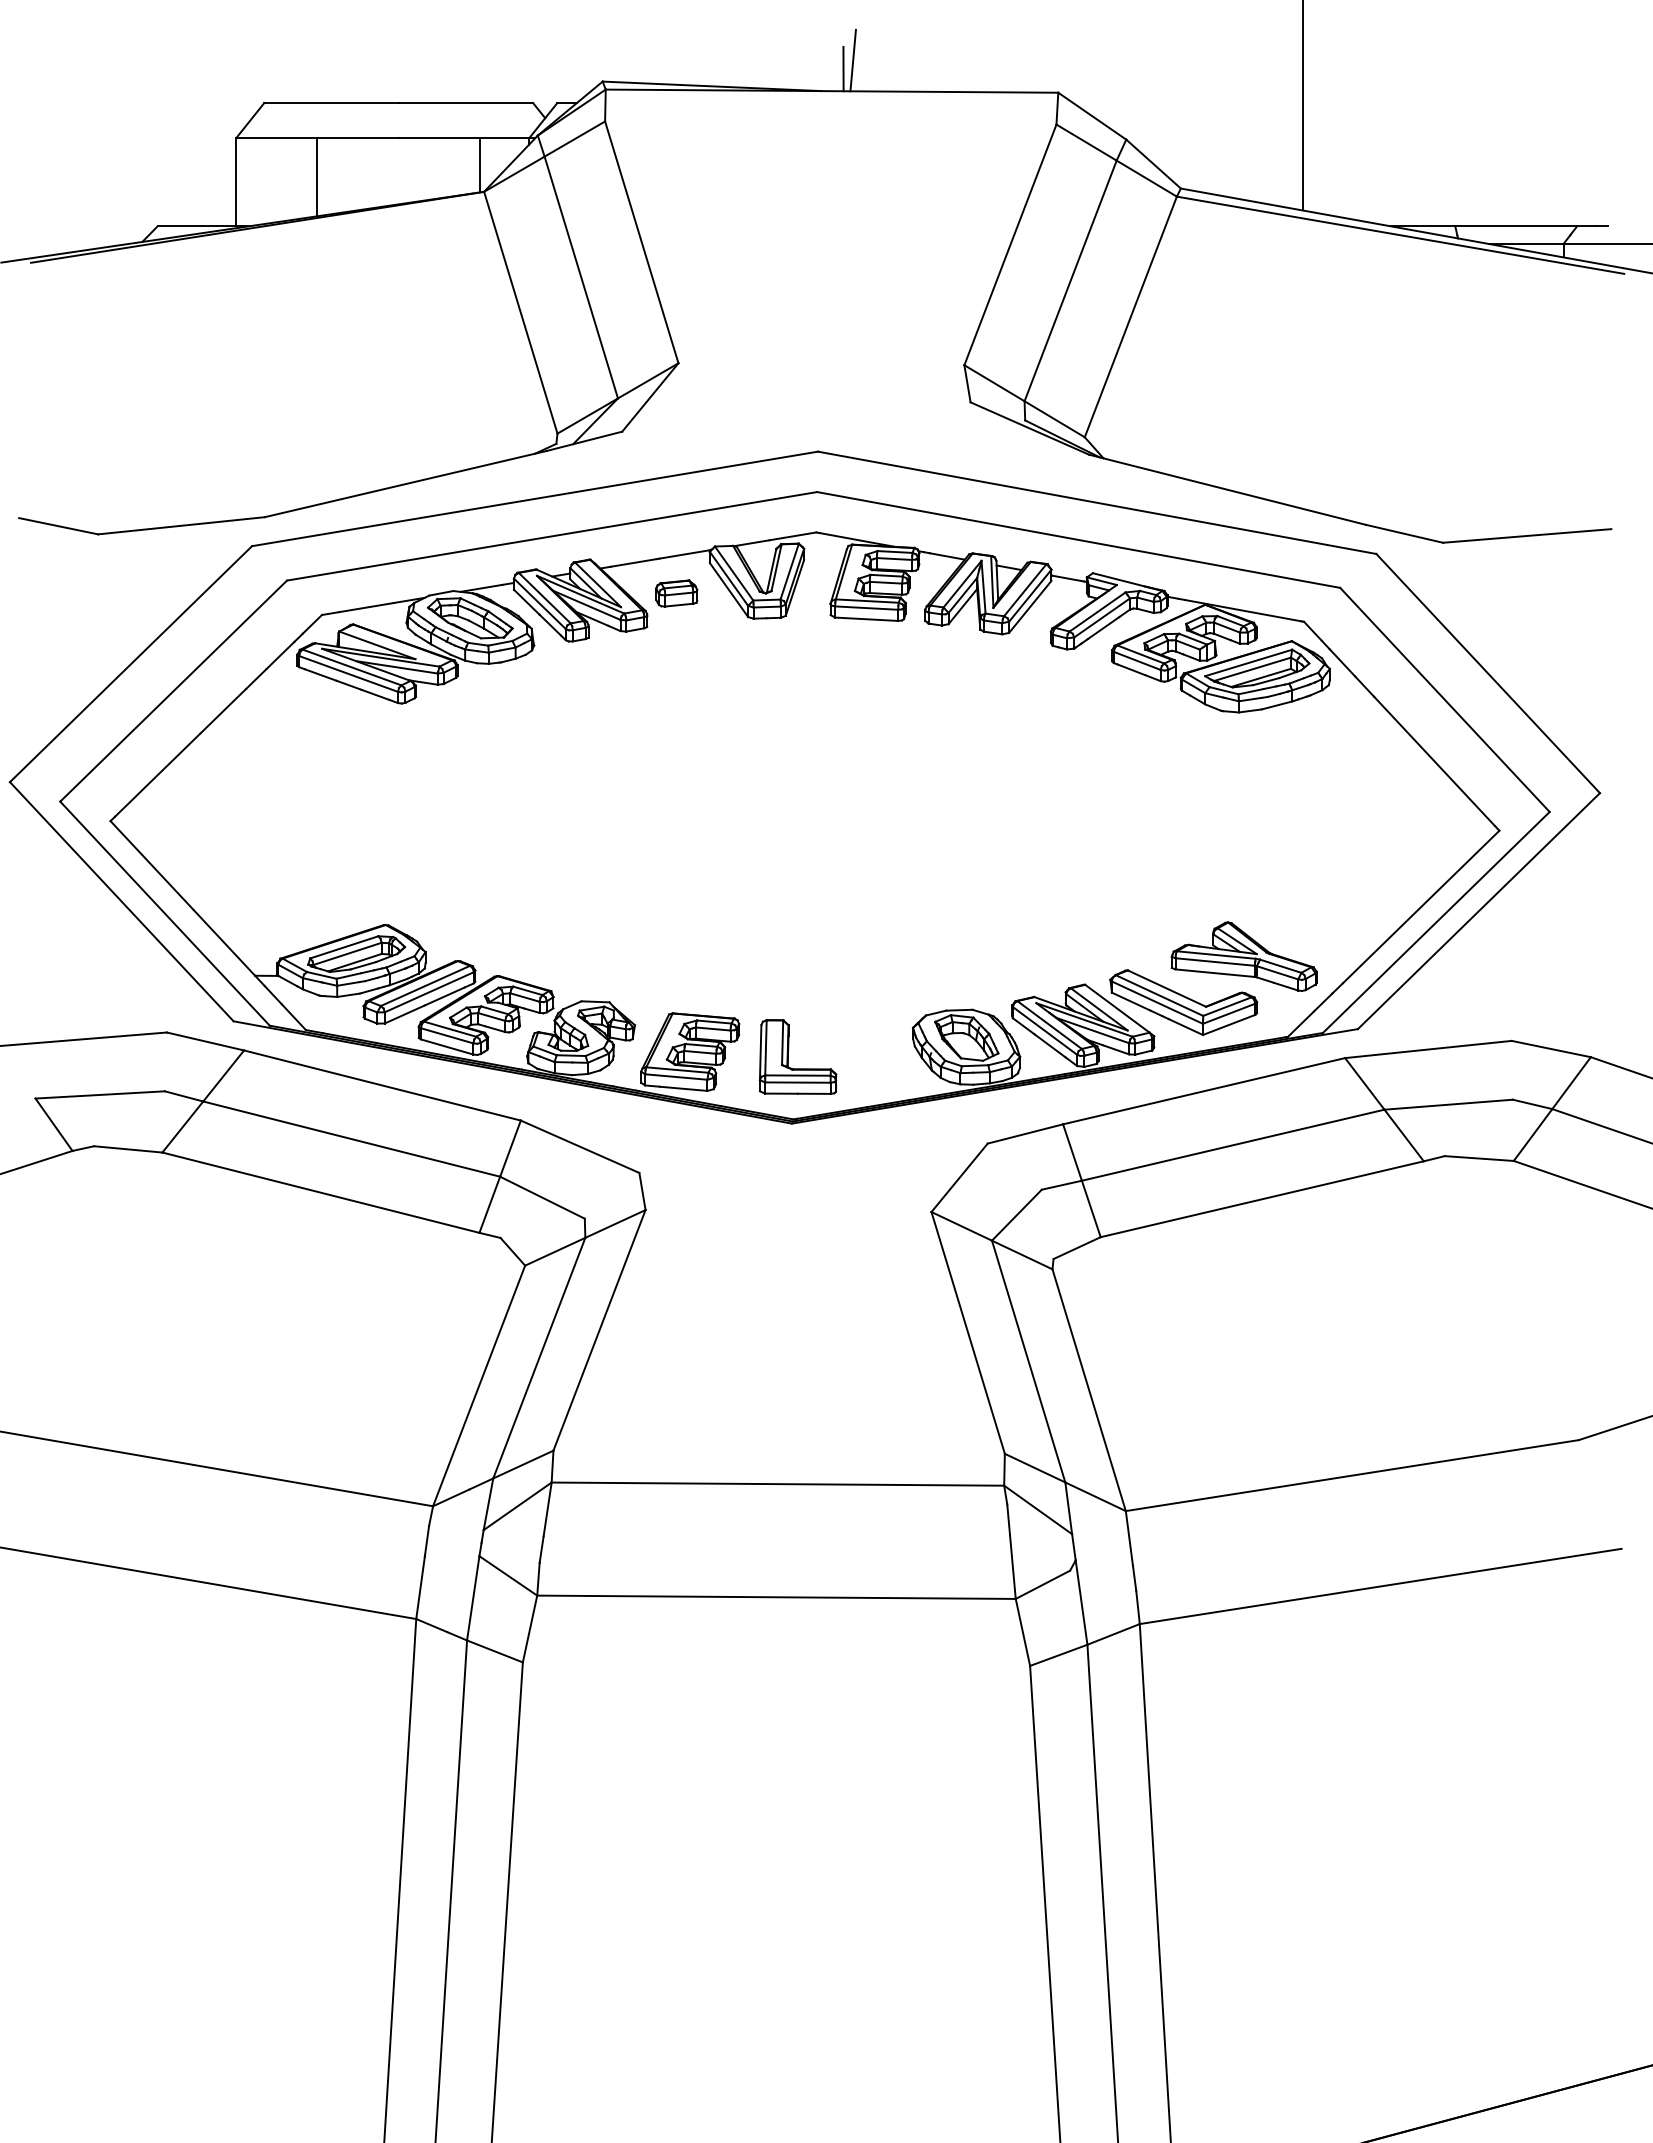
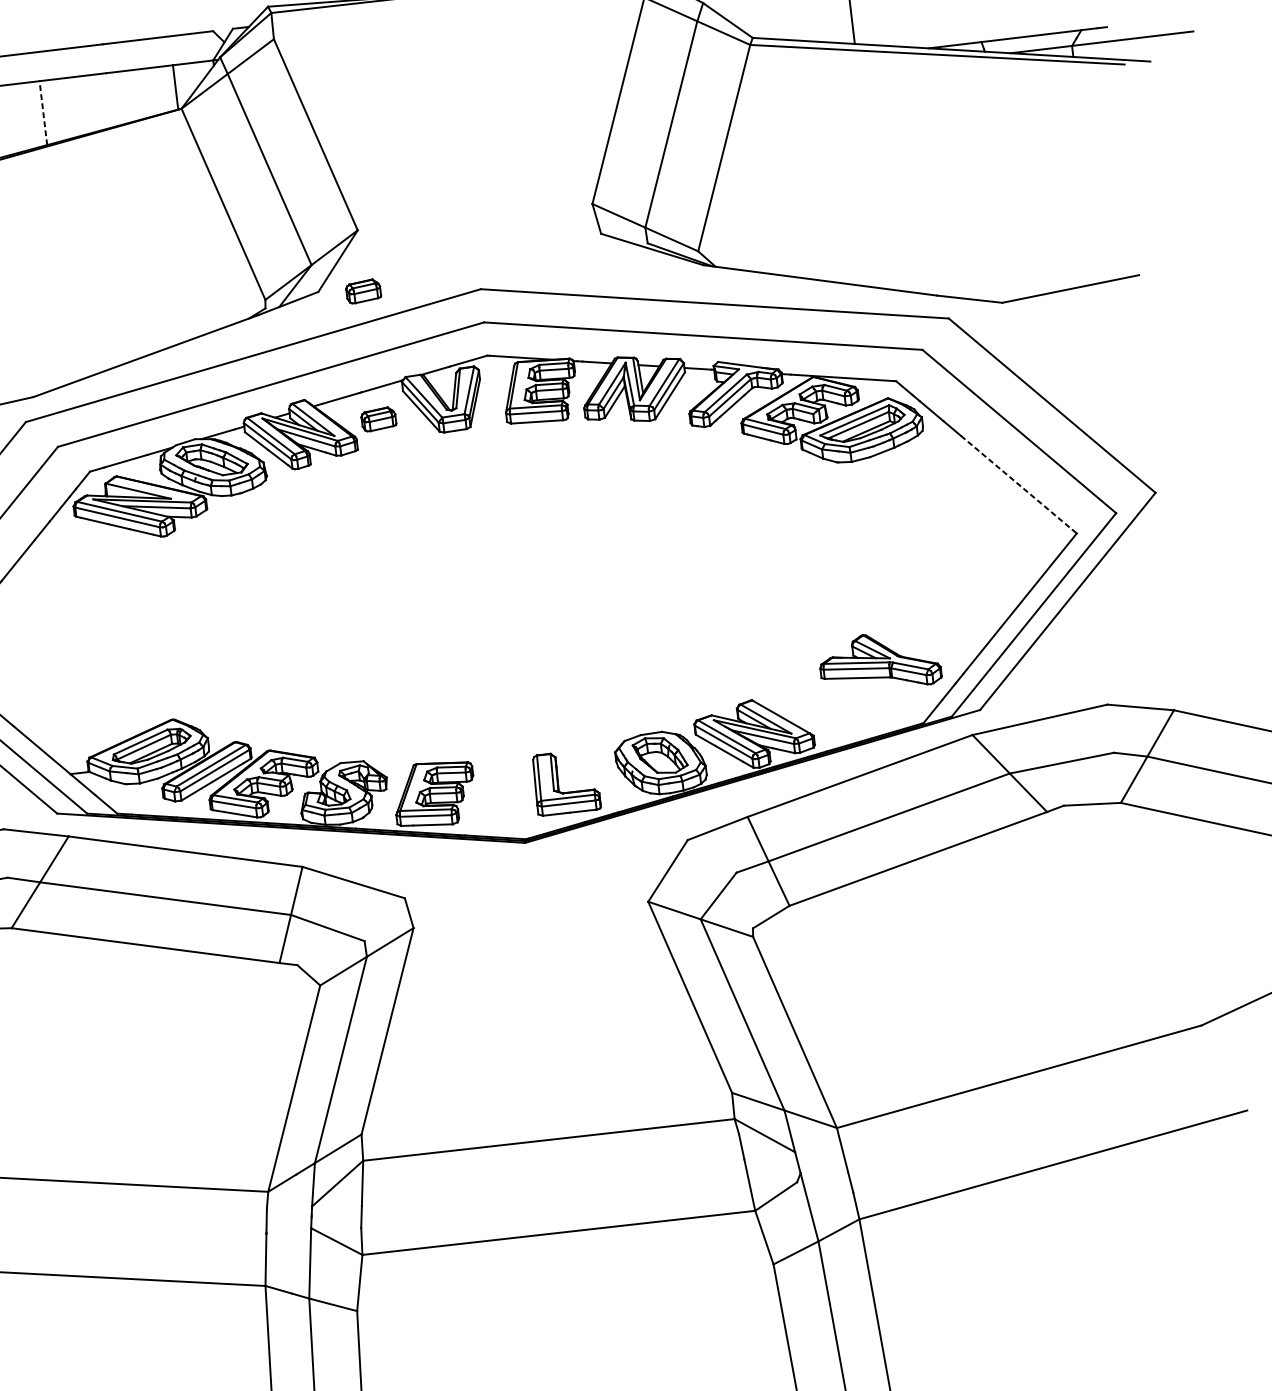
line: (317, 177) -> (43, 113), solid -> dashed
part: (676, 437) -> (363, 291), added
line: (1434, 761) -> (1016, 483), solid -> dashed
part: (1183, 1002) -> (834, 705), removed
part: (788, 1056) -> (558, 783), moved

